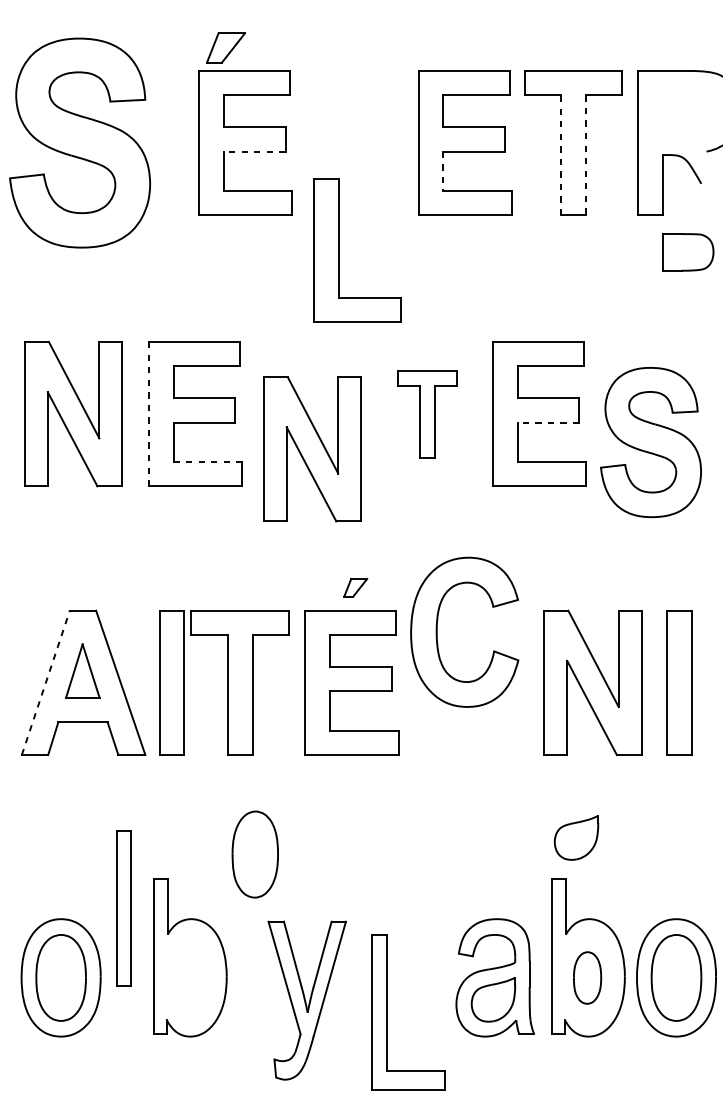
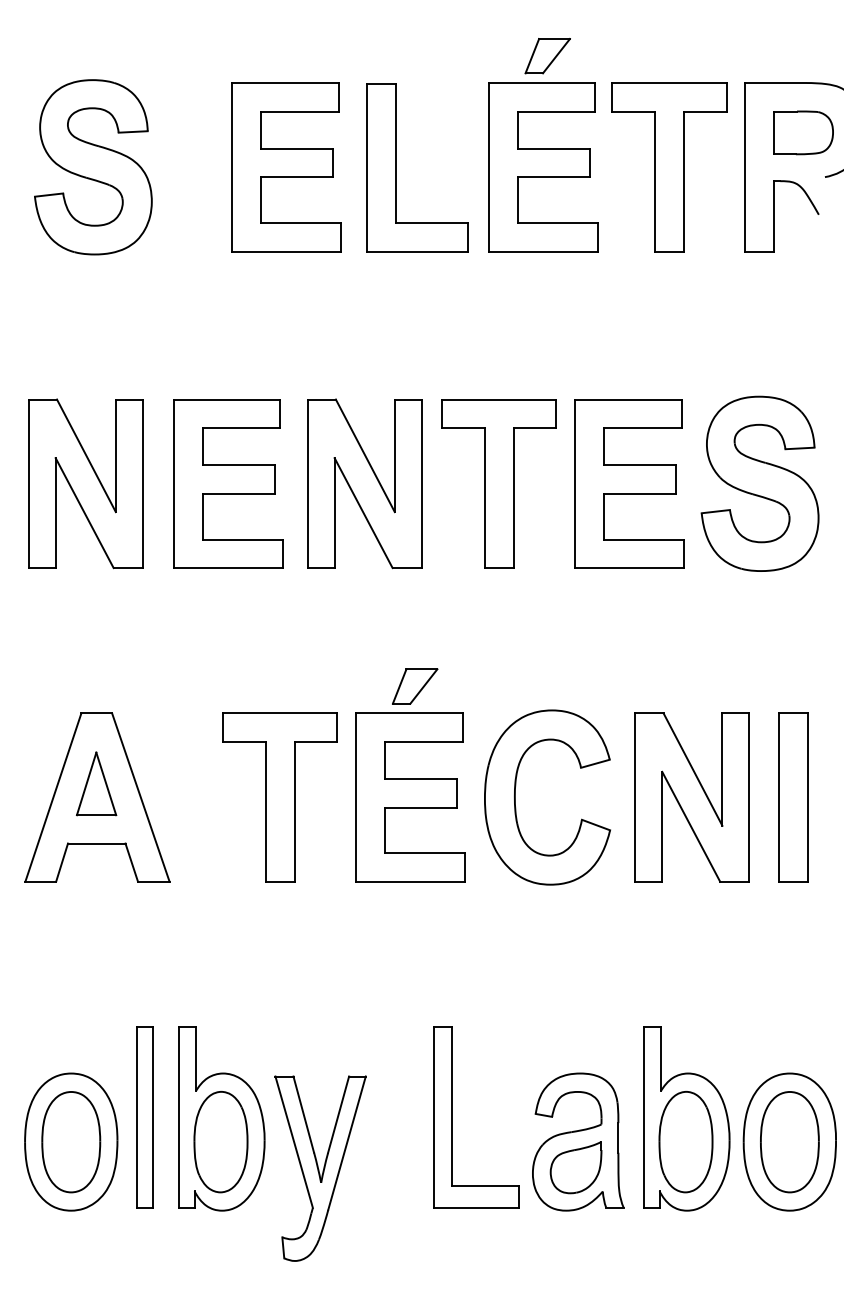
part: (225, 48) -> (547, 56), moved
part: (80, 143) -> (93, 167), size x0.71
line: (254, 151) -> (296, 177), dashed -> solid
line: (561, 155) -> (655, 181), dashed -> solid
line: (586, 155) -> (684, 181), dashed -> solid
line: (443, 171) -> (517, 200), dashed -> solid
part: (339, 250) -> (396, 167), moved
part: (688, 252) -> (803, 132), moved
line: (148, 413) -> (173, 483), dashed -> solid
part: (427, 413) -> (498, 483), size x1.67
line: (547, 422) -> (639, 493), dashed -> solid
part: (650, 442) -> (759, 483), moved
part: (312, 449) -> (364, 483), moved
line: (208, 461) -> (243, 539), dashed -> solid
part: (355, 587) -> (415, 686), size x1.67
part: (437, 632) -> (515, 797), moved
line: (45, 682) -> (53, 797), dashed -> solid
part: (171, 682) -> (200, 797), removed
part: (576, 837) -> (672, 978), removed
part: (254, 854) -> (220, 1142), moved
part: (123, 908) -> (144, 1117), moved
part: (587, 978) -> (685, 1142), size x1.67
part: (307, 1000) -> (320, 1168), moved
part: (387, 1012) -> (452, 1117), moved

